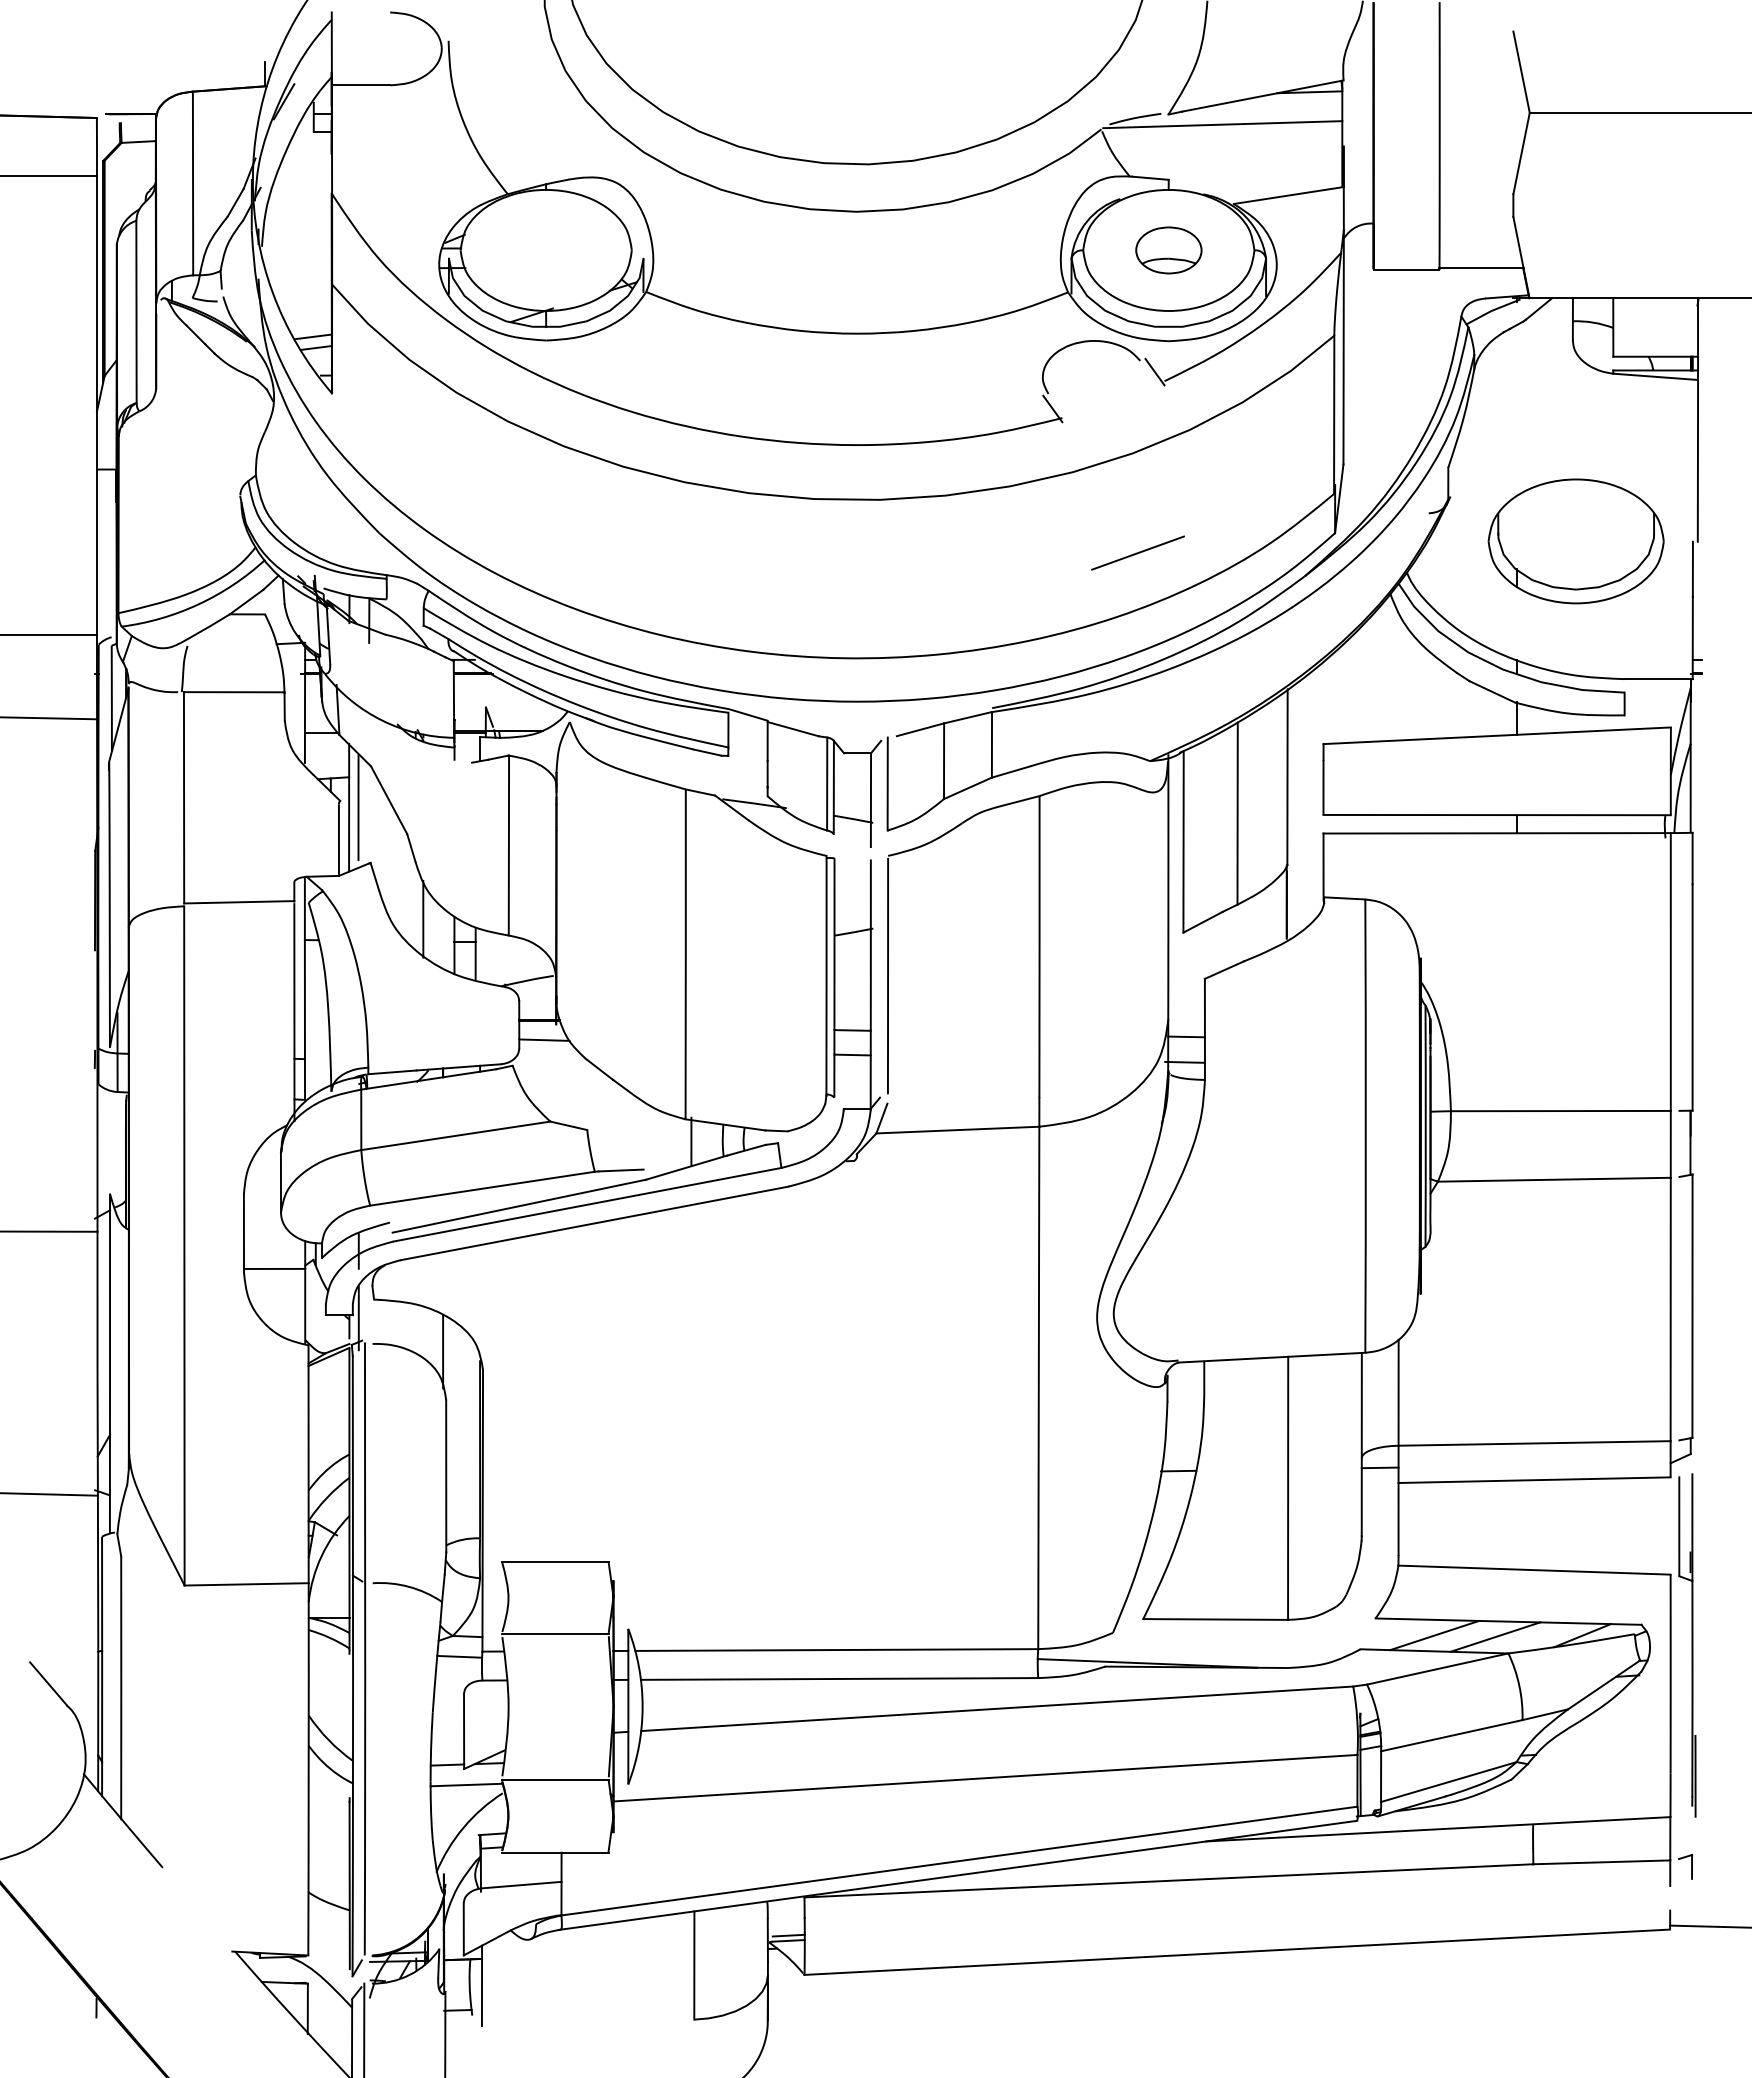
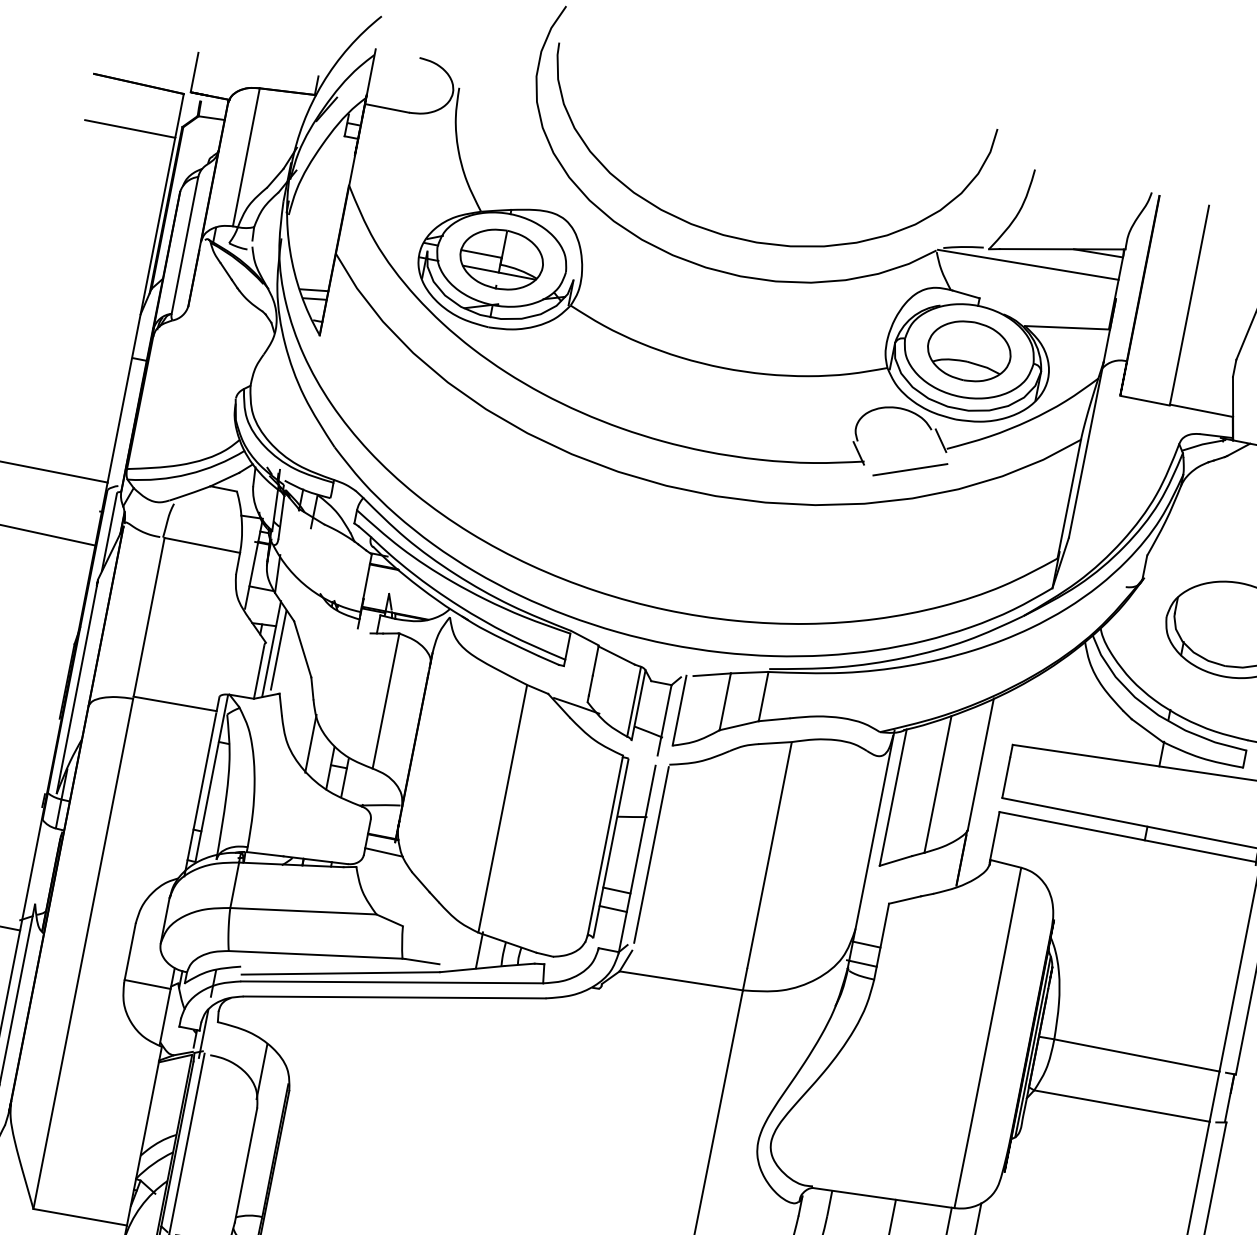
line: (105, 87) -> (194, 72), added
part: (545, 250) -> (501, 259), added
part: (1168, 250) -> (969, 351), size x1.67
line: (1137, 552) -> (910, 469), moved

